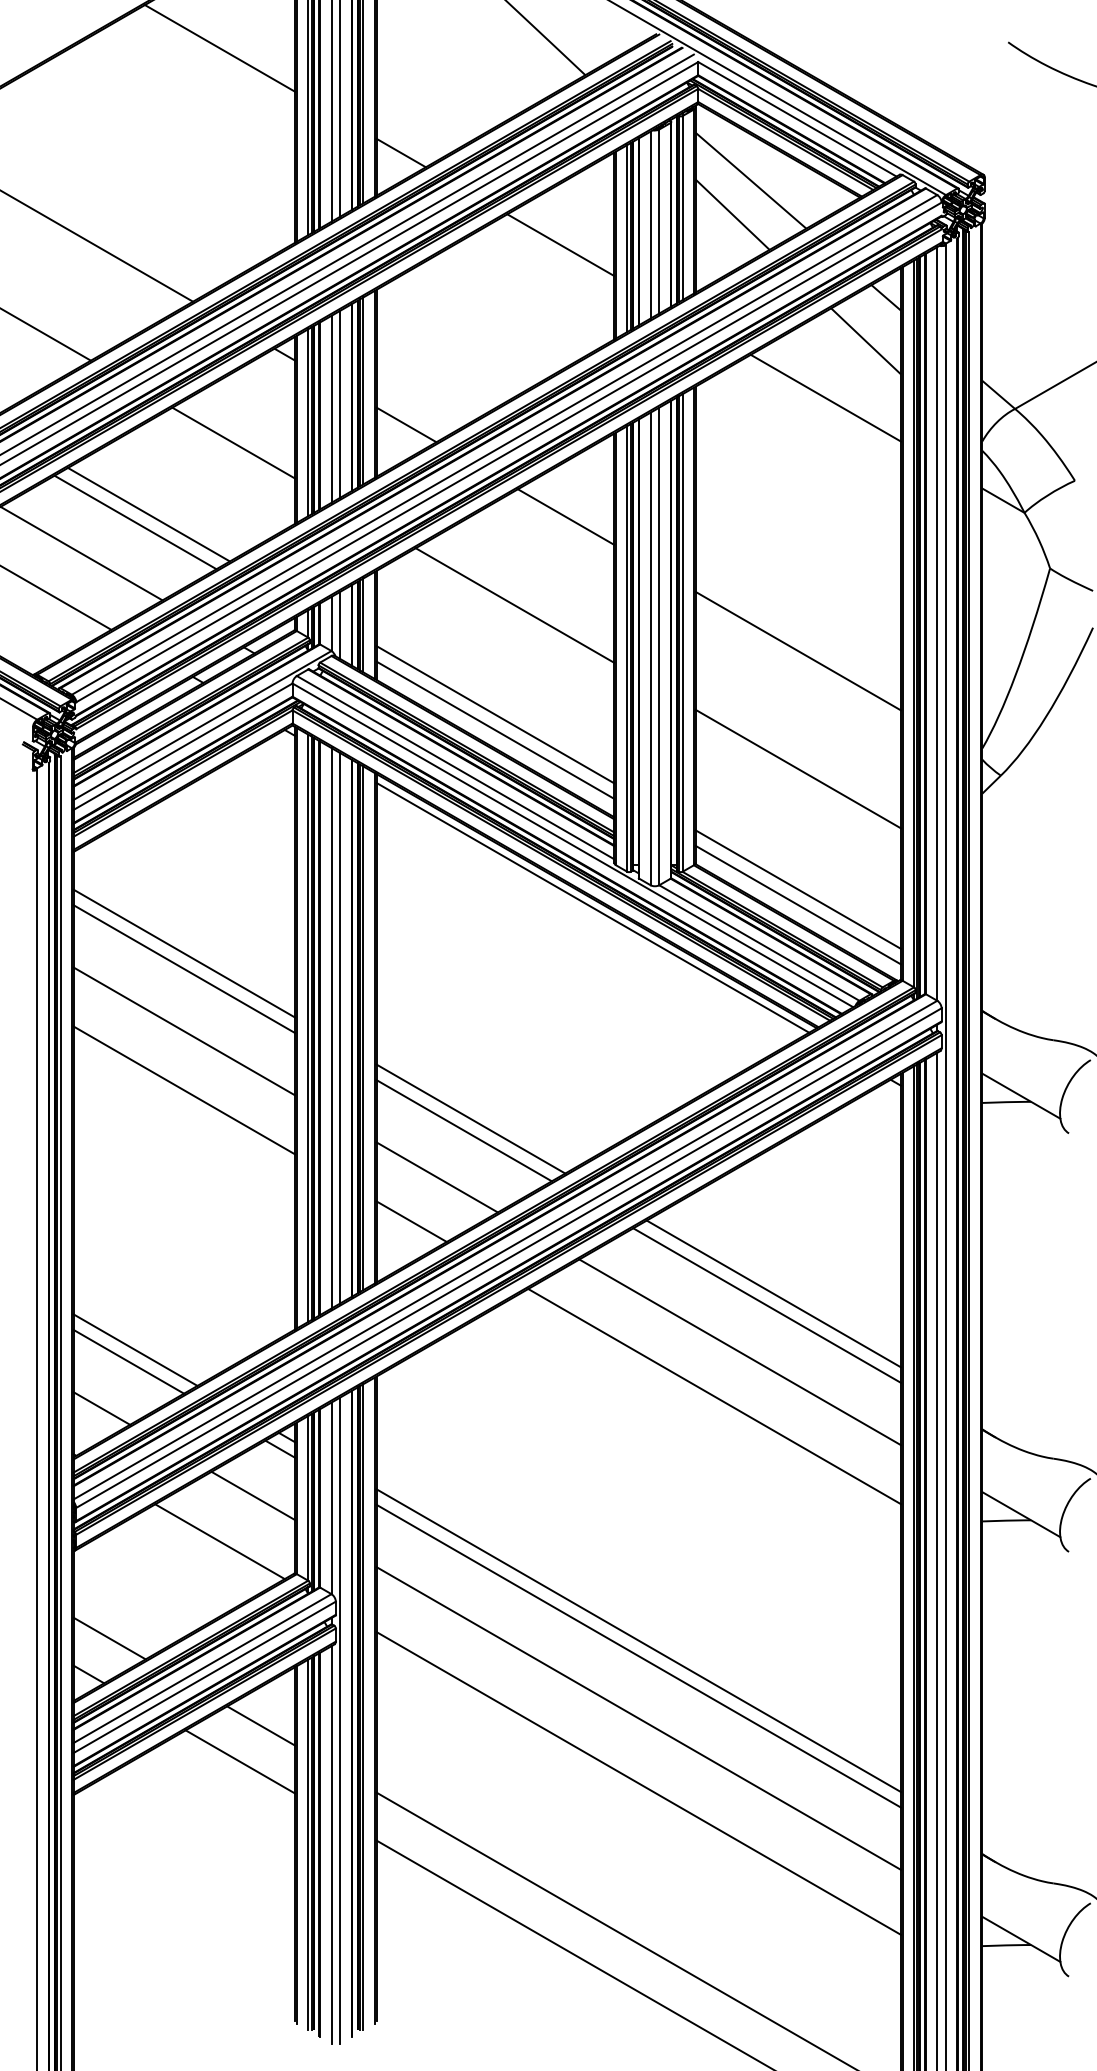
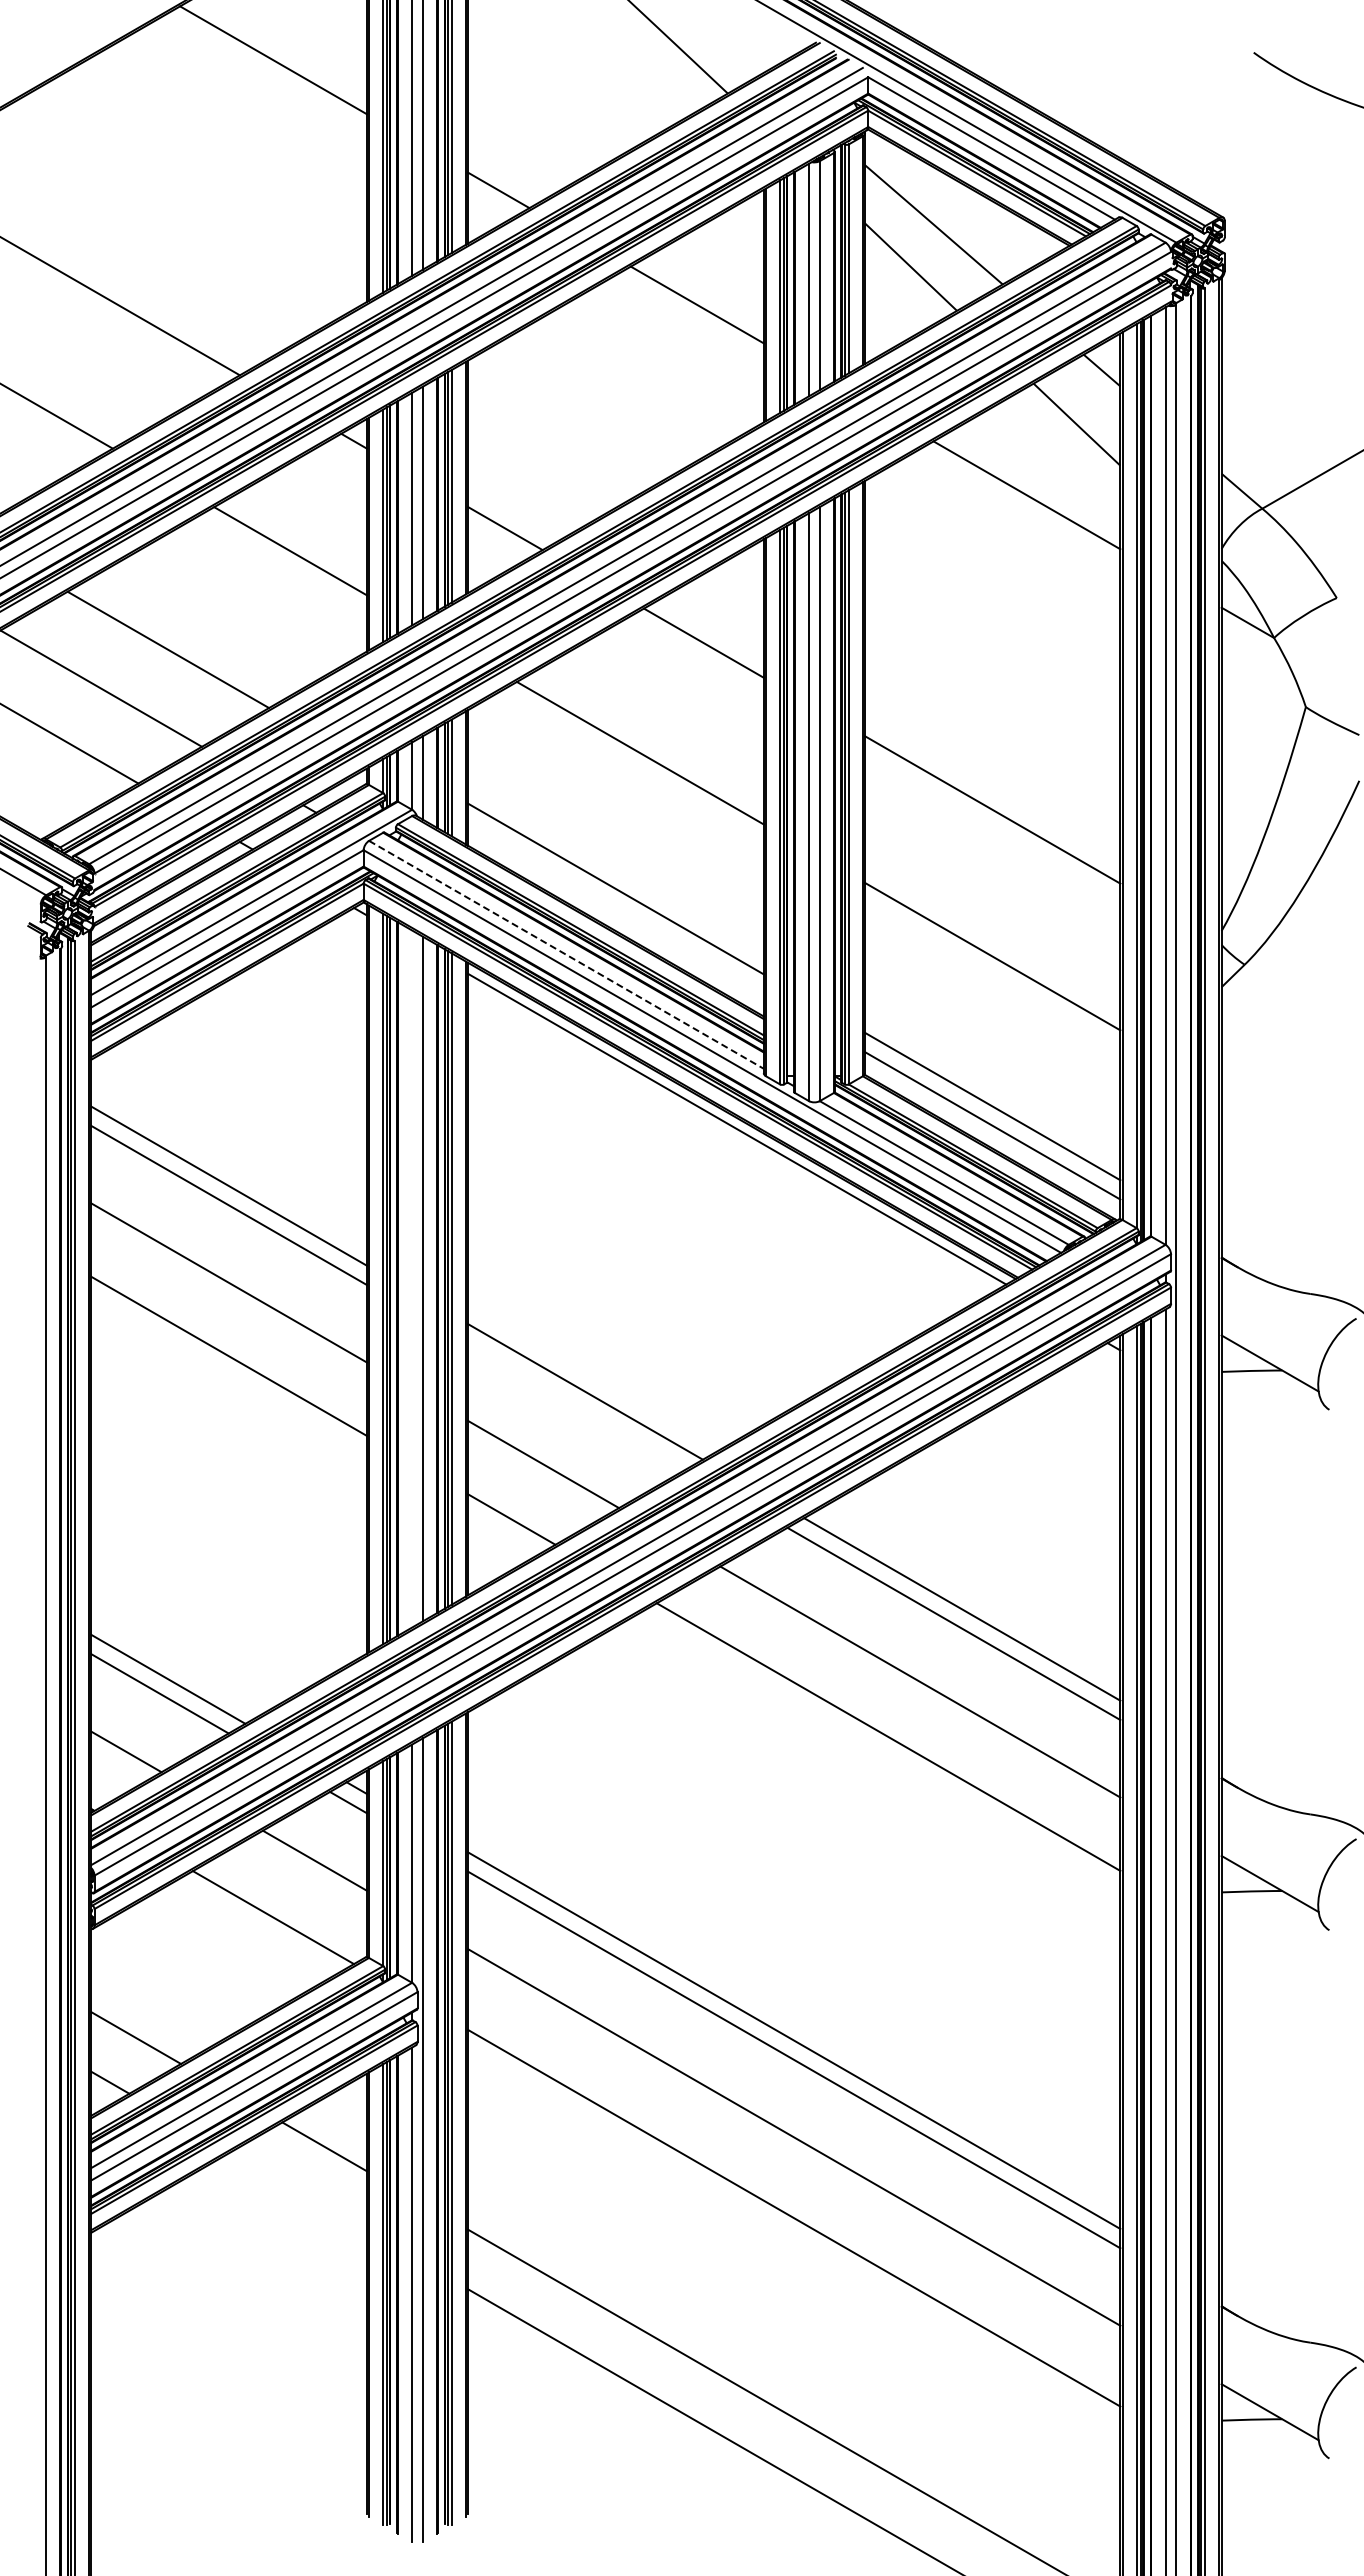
line: (148, 514) -> (184, 640), removed
line: (495, 730) -> (615, 908), removed
line: (455, 767) -> (566, 954), solid -> dashed
line: (331, 1027) -> (412, 1278), removed
line: (464, 1130) -> (577, 1406), removed
line: (240, 1761) -> (298, 2191), removed

